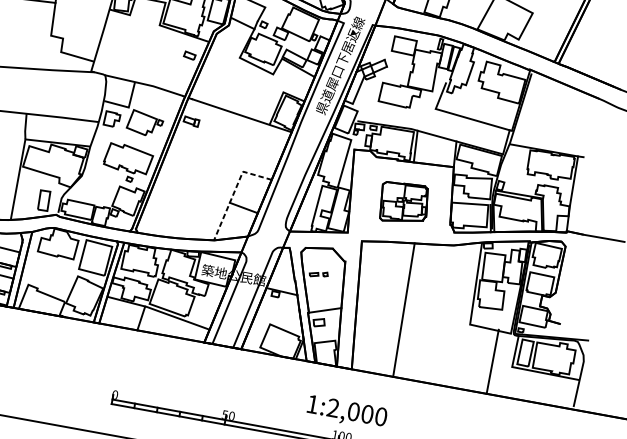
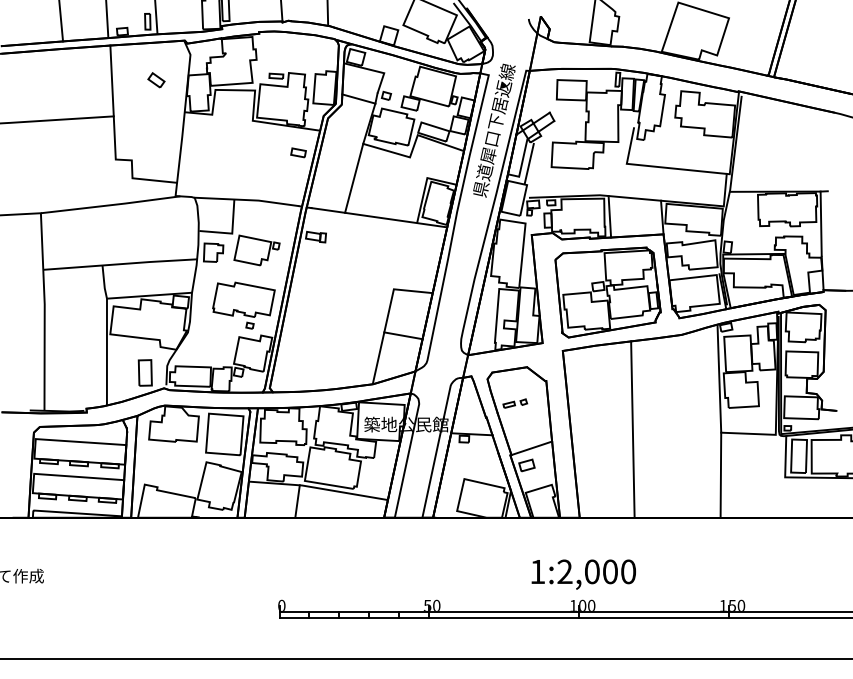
line: (228, 81) -> (354, 177), added
line: (361, 95) -> (528, 163), added
line: (234, 192) -> (387, 317), dashed -> solid
part: (403, 203) -> (607, 292), size x1.67
line: (492, 361) -> (720, 474), moved

